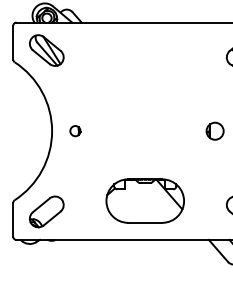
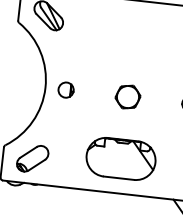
part: (75, 130) -> (66, 89), size x1.67
part: (145, 131) -> (128, 97), added

